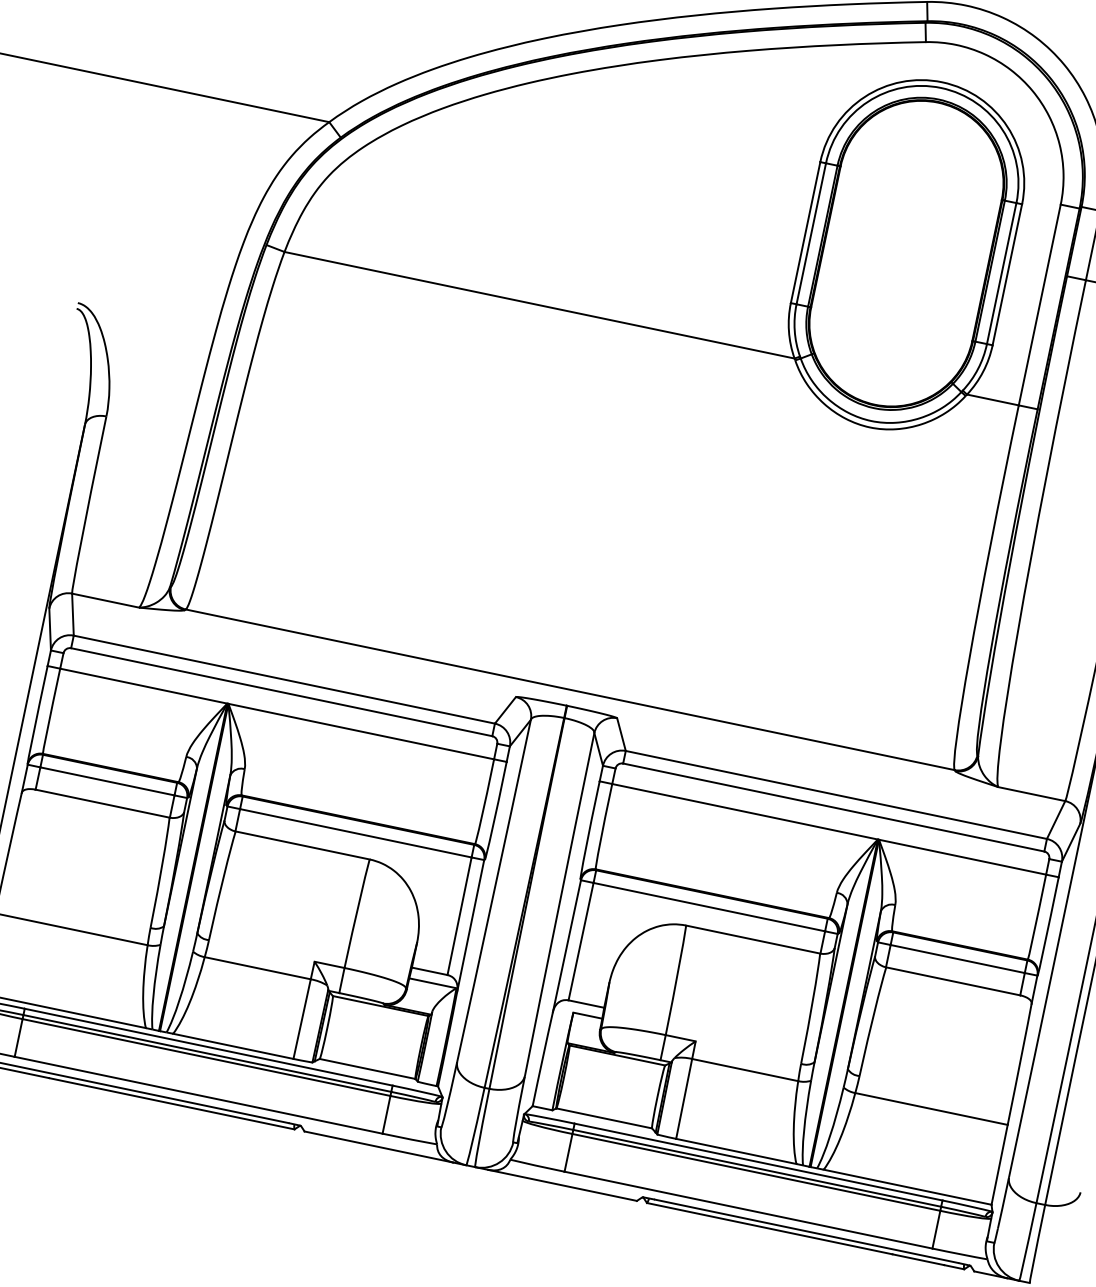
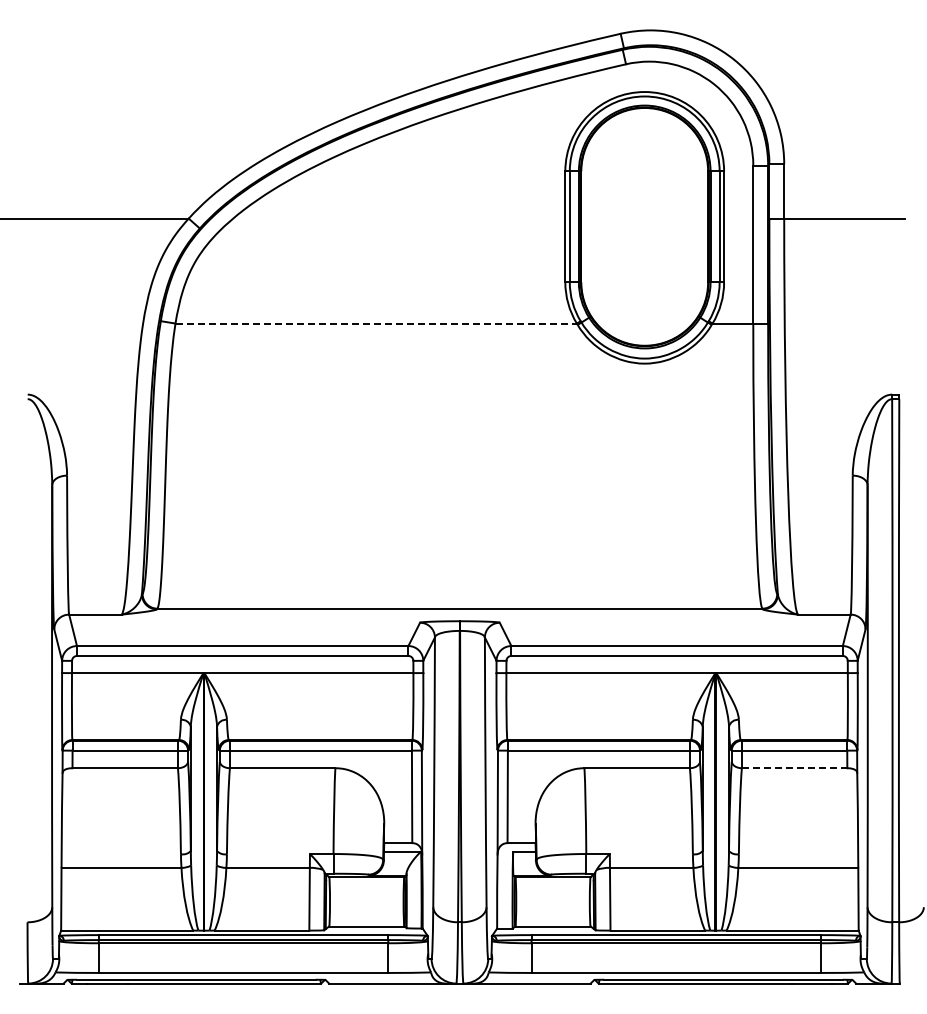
line: (539, 305) -> (376, 323), solid -> dashed
line: (953, 981) -> (794, 768), solid -> dashed

